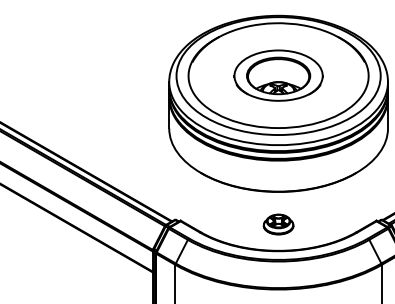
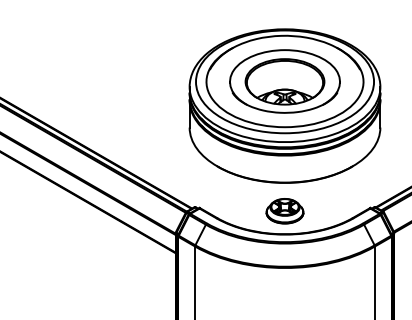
part: (278, 75) -> (284, 81), size x1.43
part: (278, 224) -> (284, 211), size x1.43

